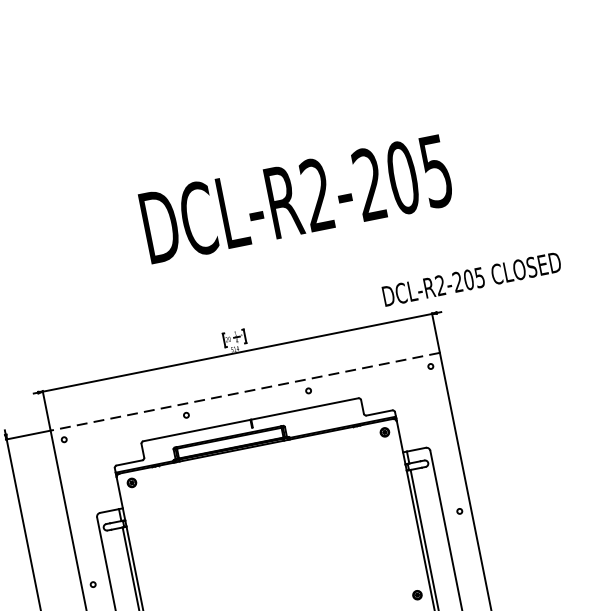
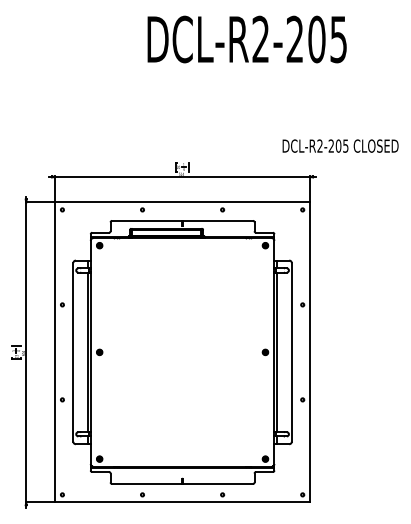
text: (295, 199) -> (246, 39), moved
text: (471, 278) -> (340, 145), moved
line: (245, 391) -> (182, 202), dashed -> solid

